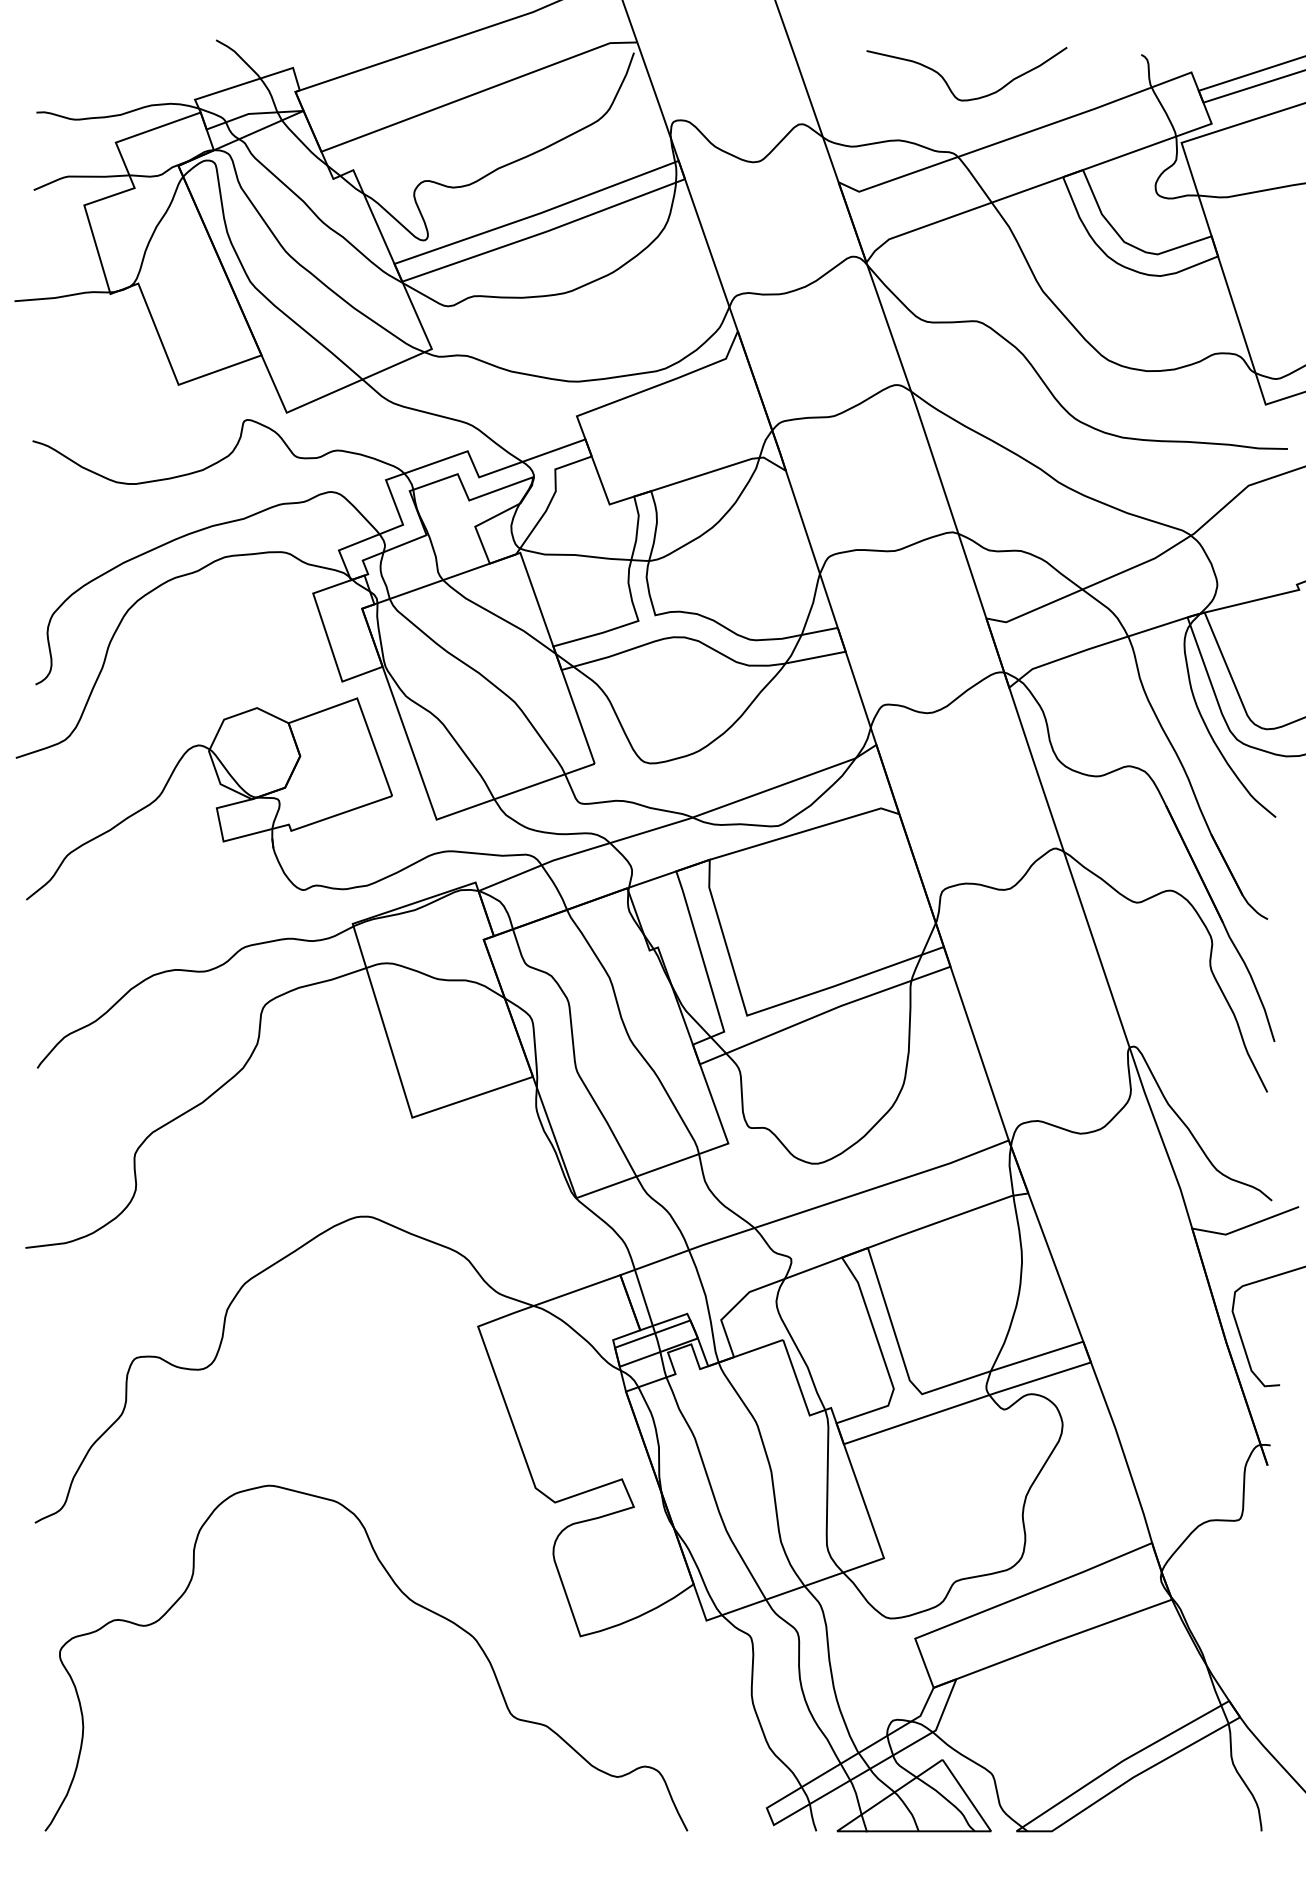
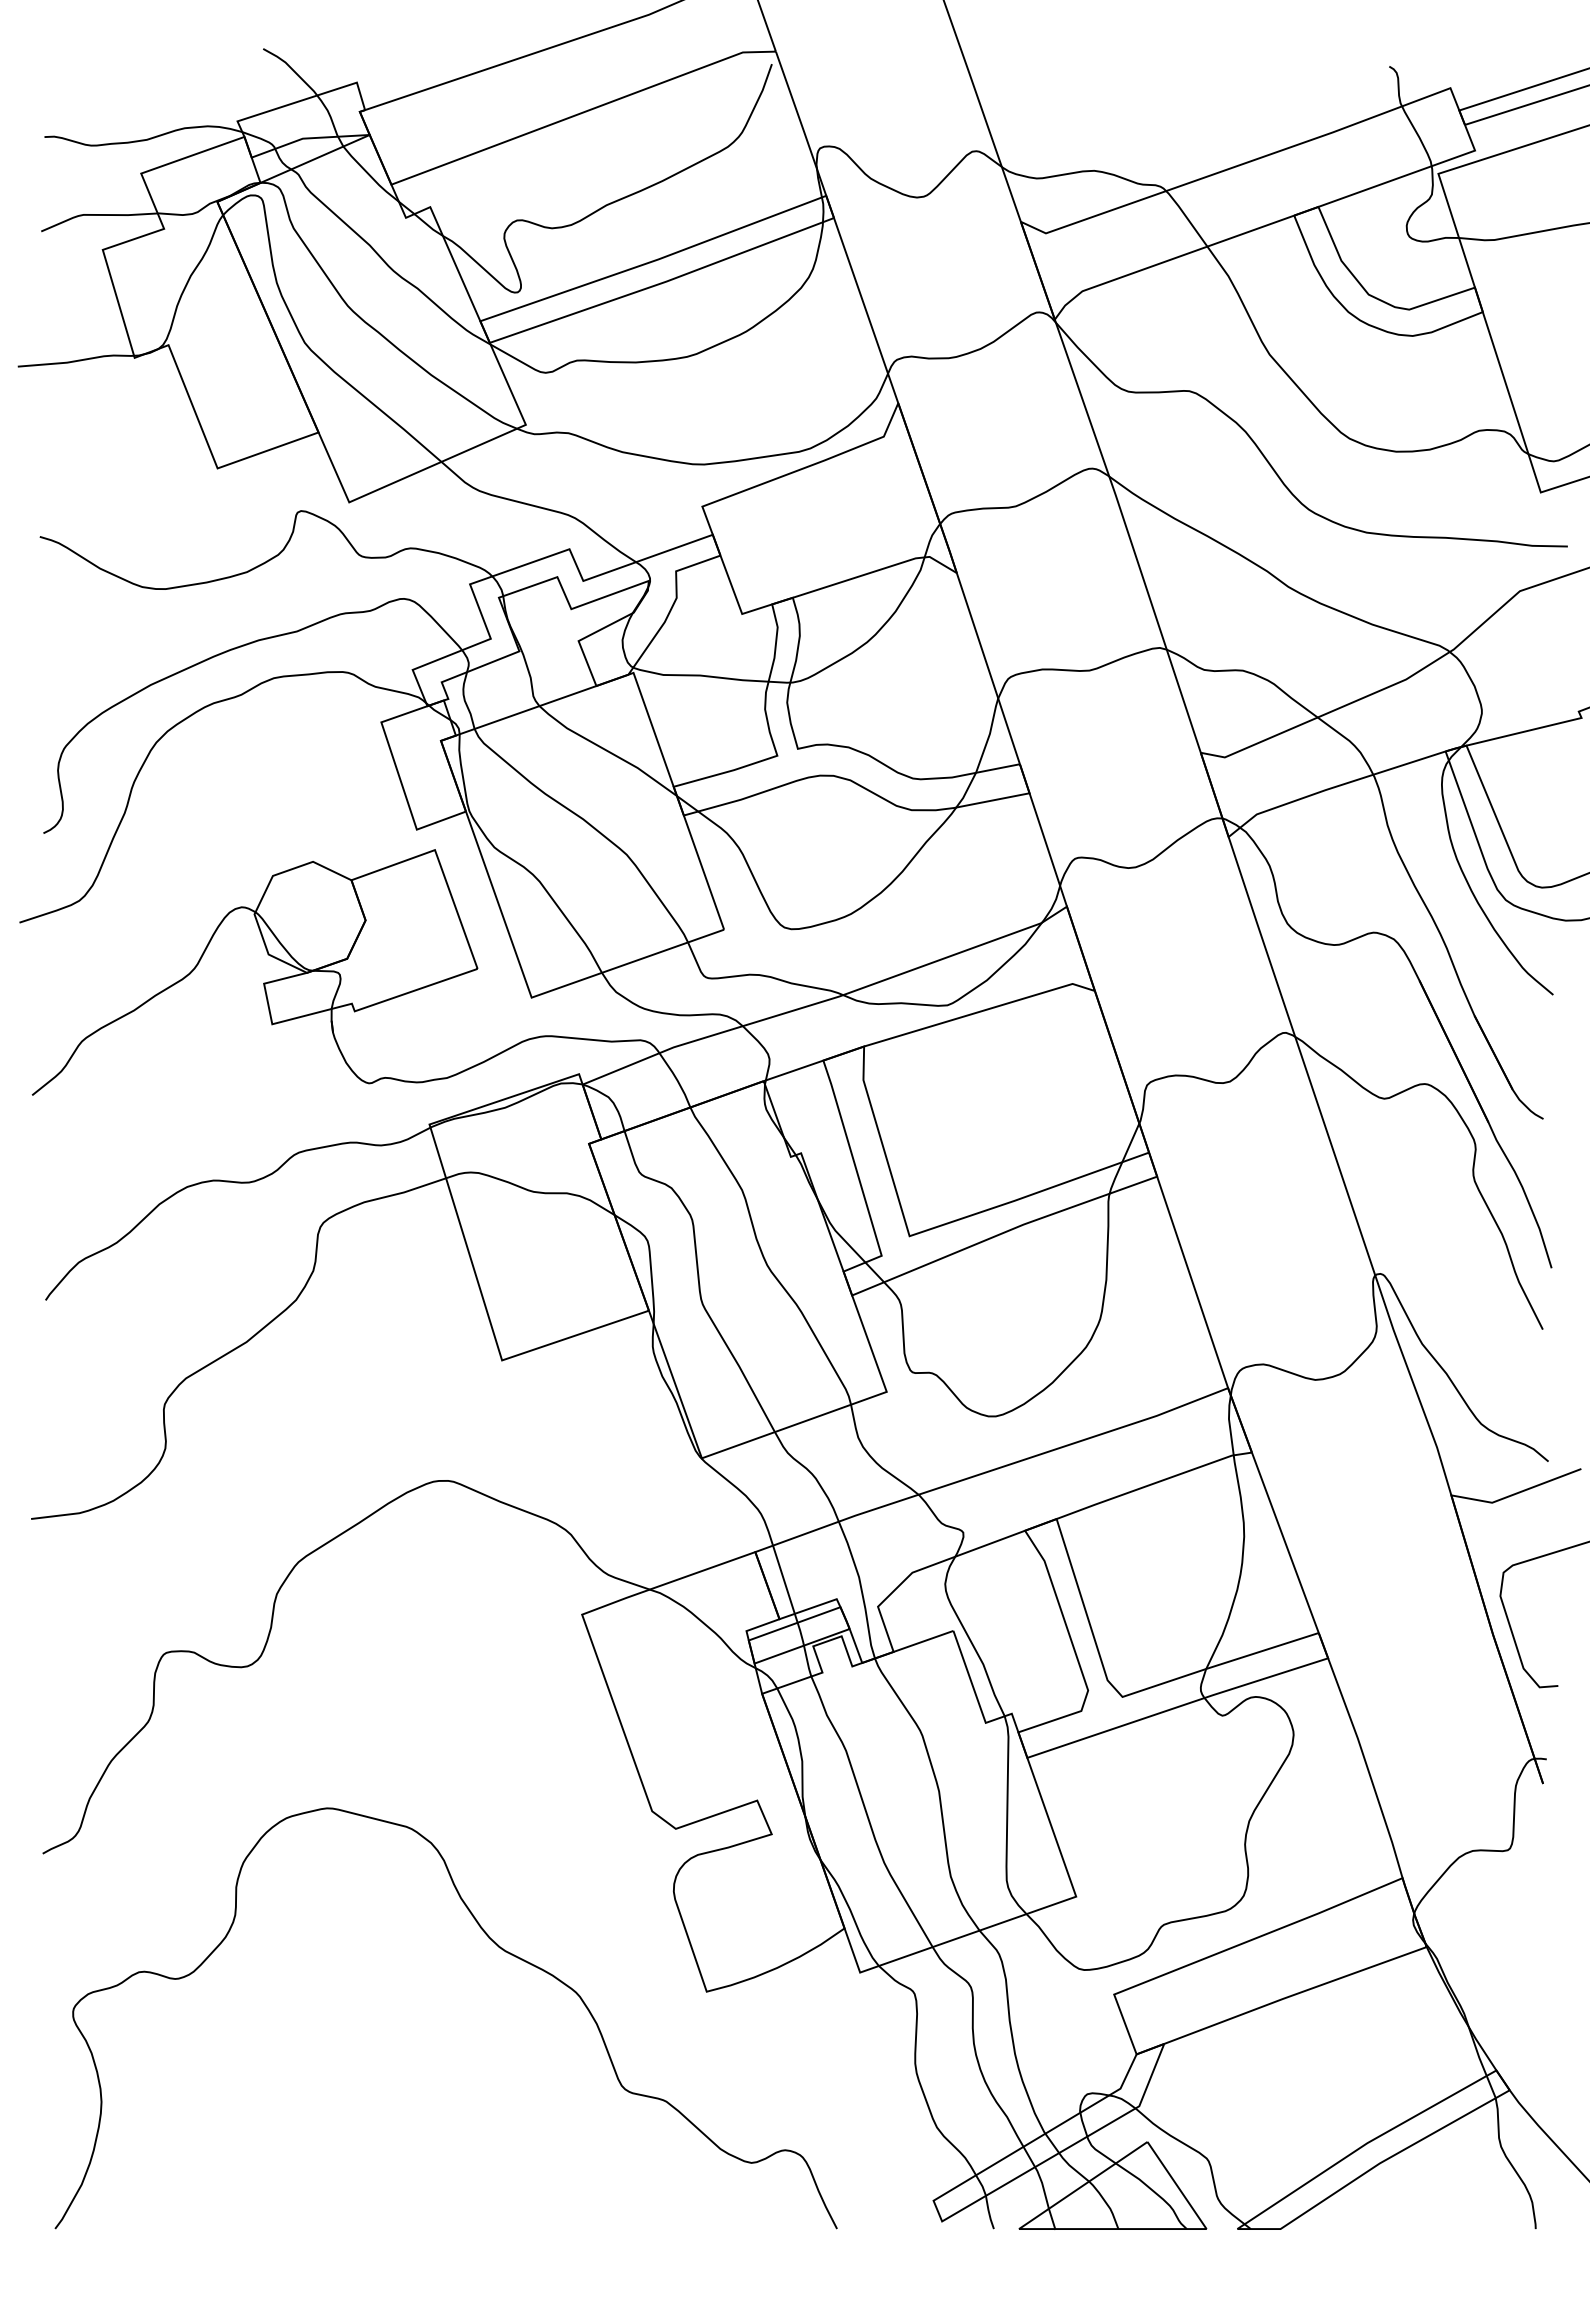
curve: (948, 84) -> (1154, 102), removed

